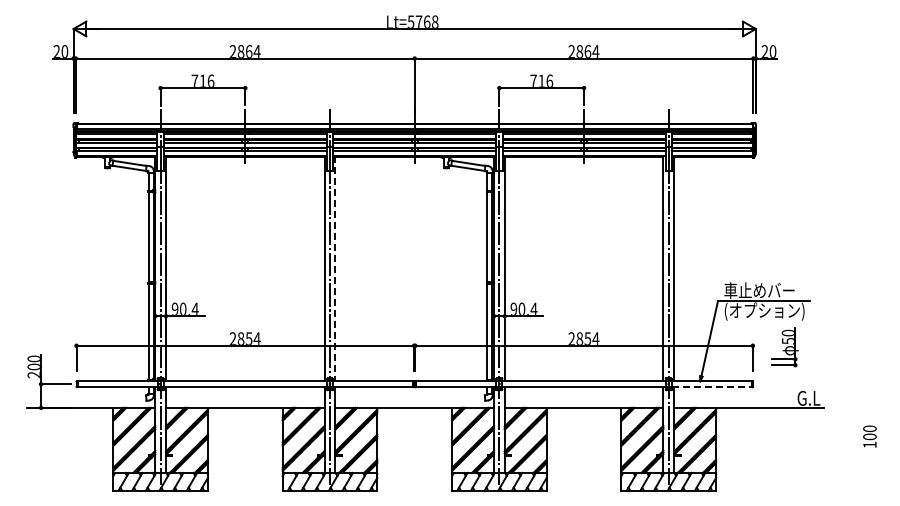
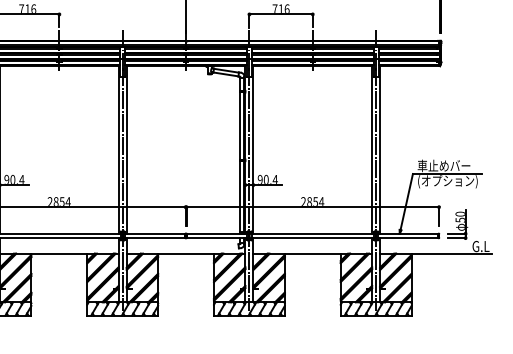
line: (335, 268) -> (126, 149), dashed -> solid
part: (784, 347) -> (457, 224), moved
line: (711, 387) -> (408, 238), dashed -> solid

